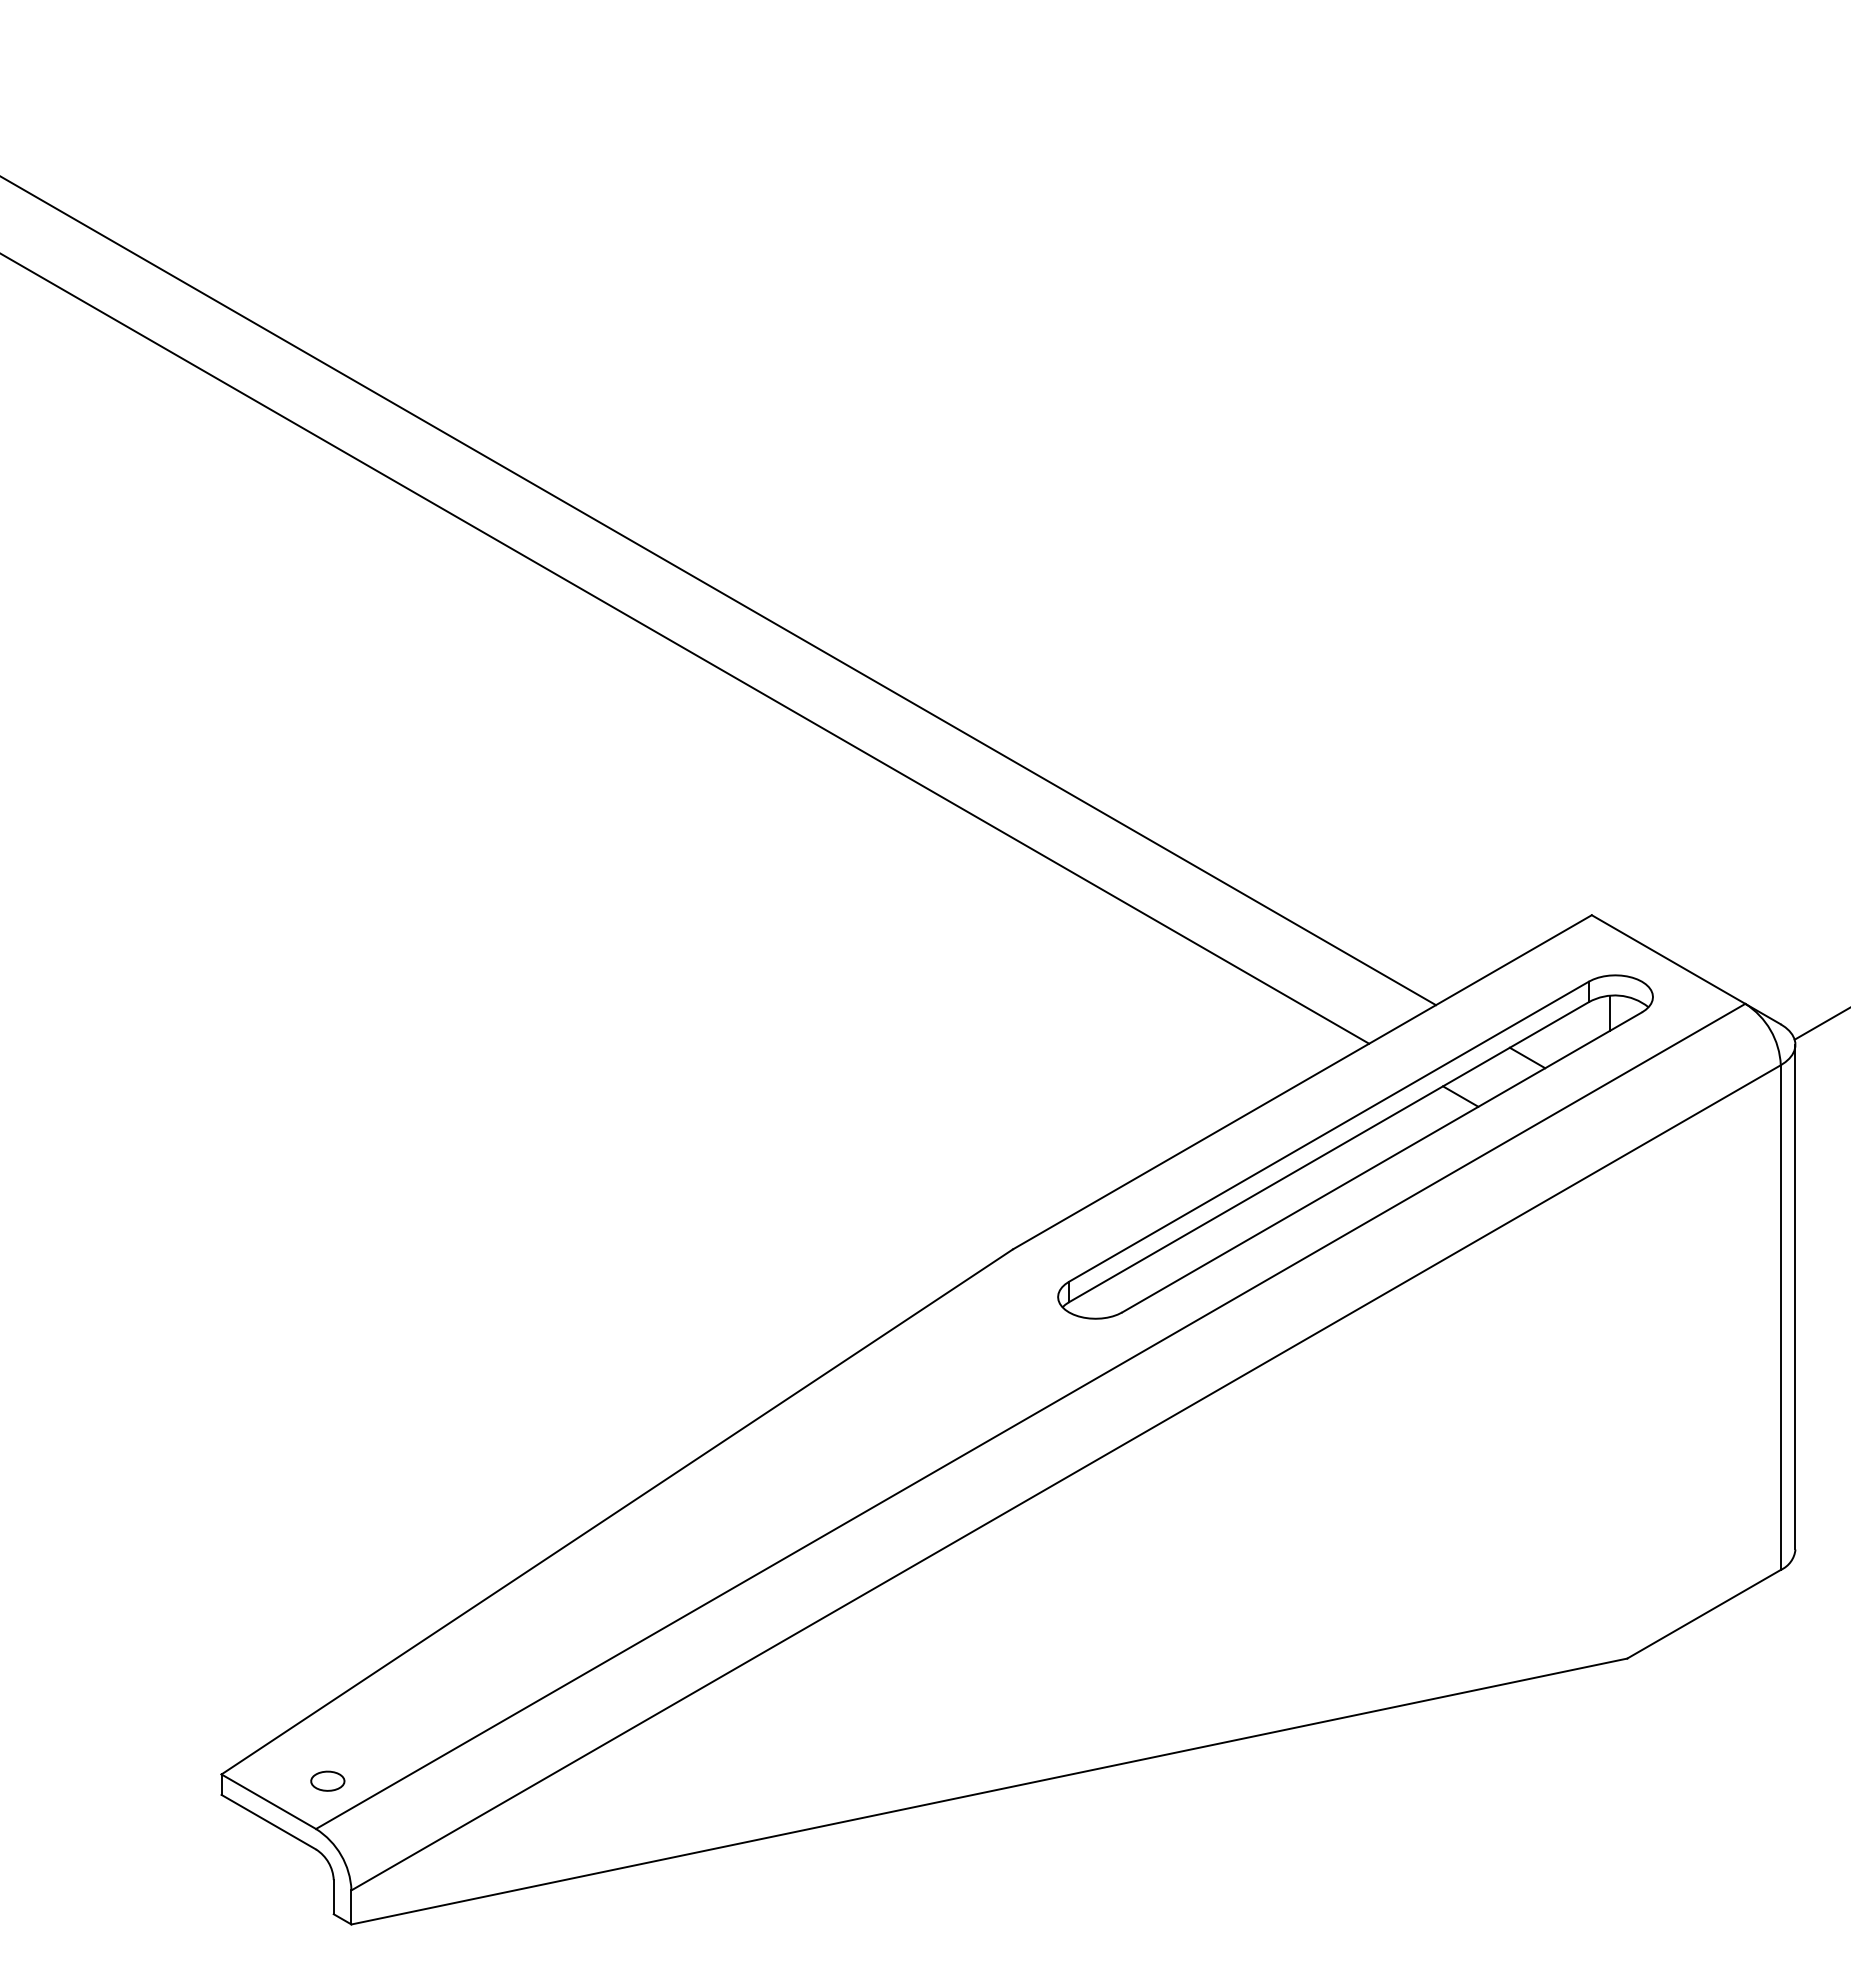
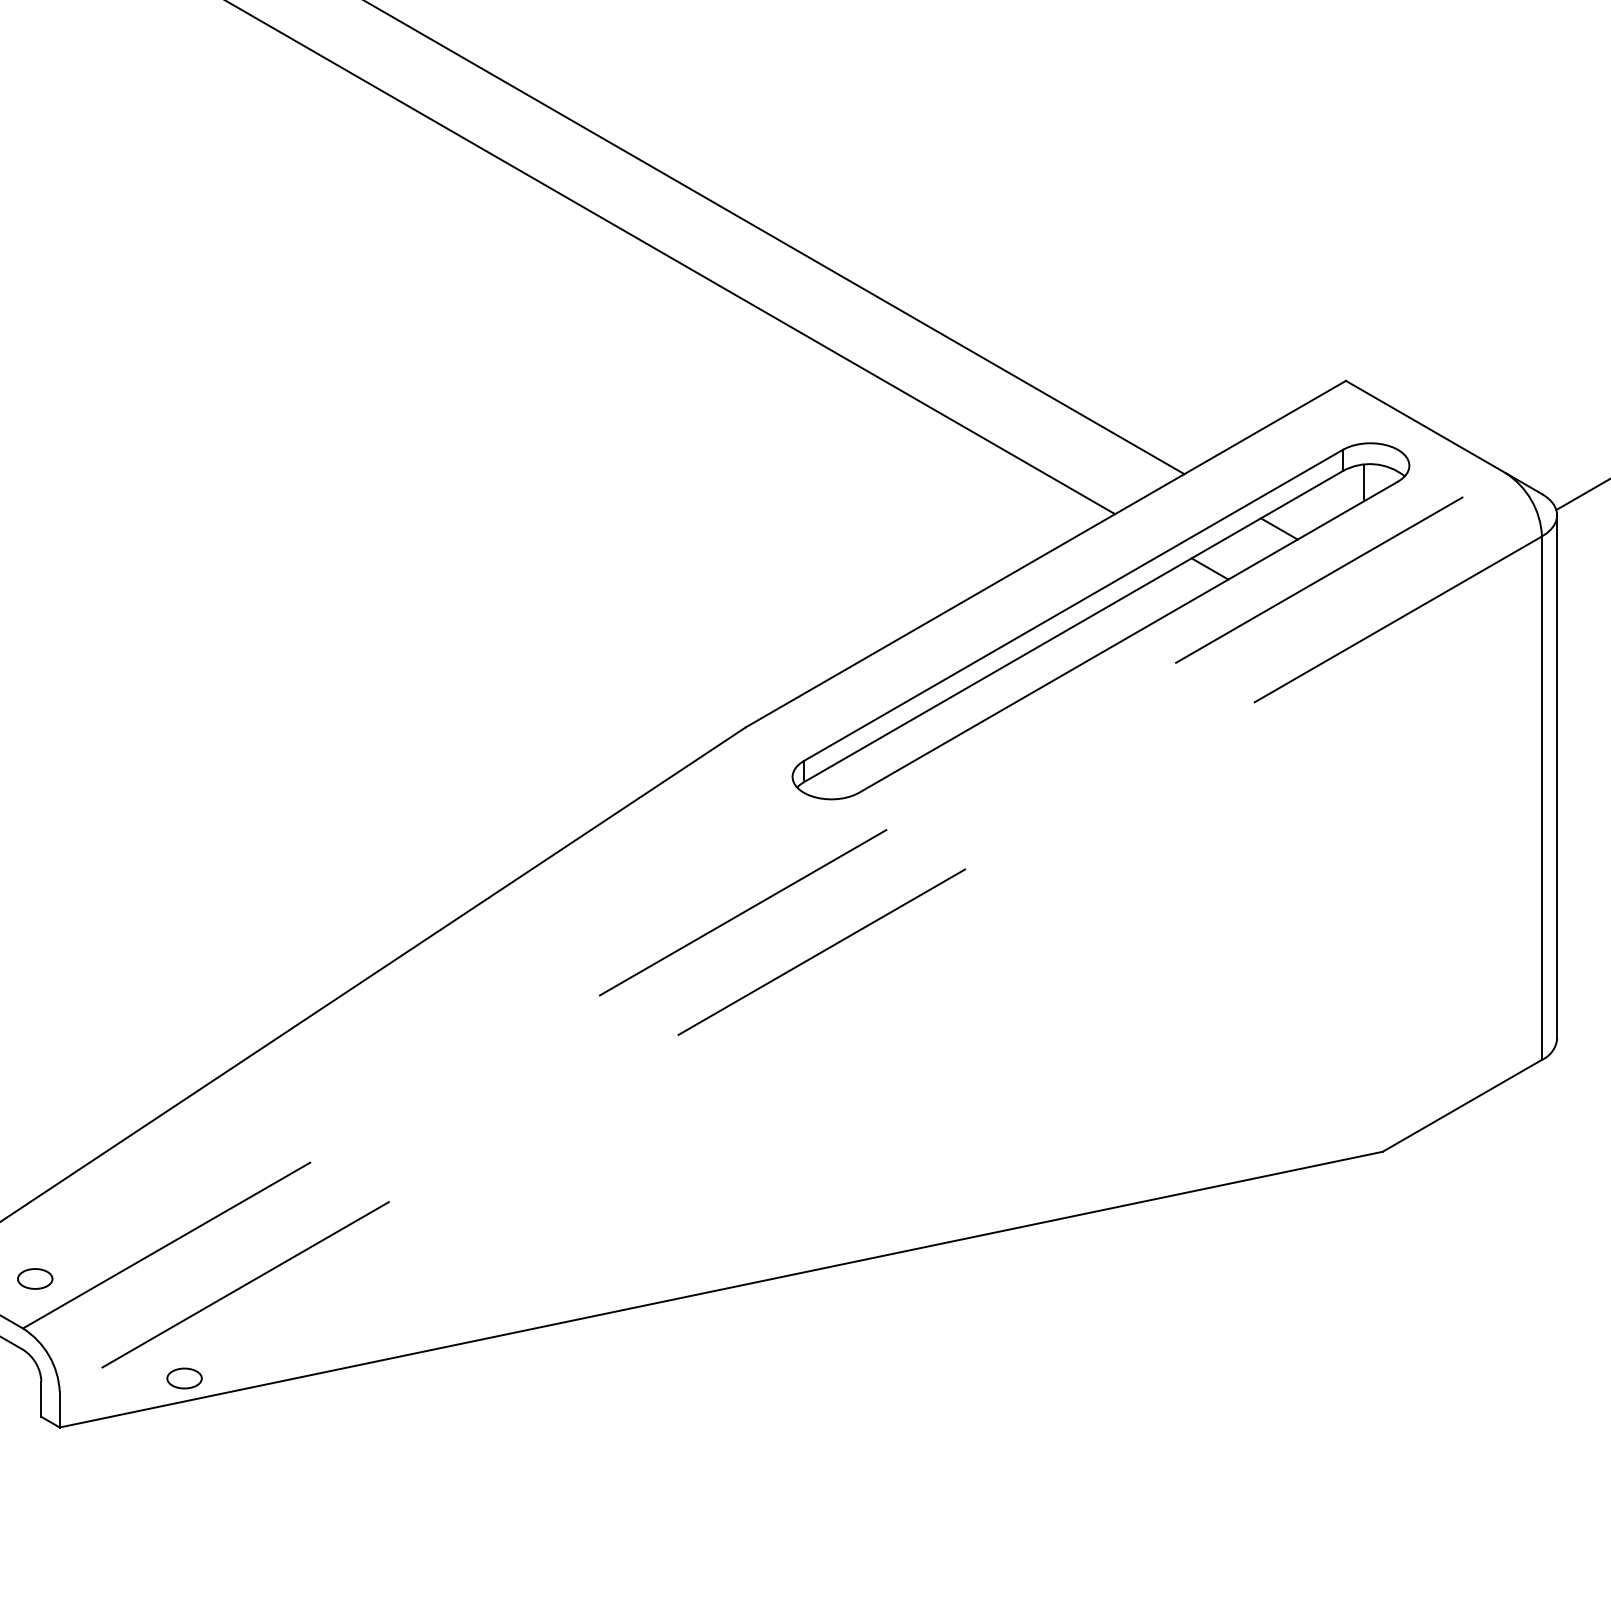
line: (1031, 1416) -> (764, 900), solid -> dashed
line: (1065, 1478) -> (800, 965), solid -> dashed
part: (471, 1876) -> (184, 1377), added

